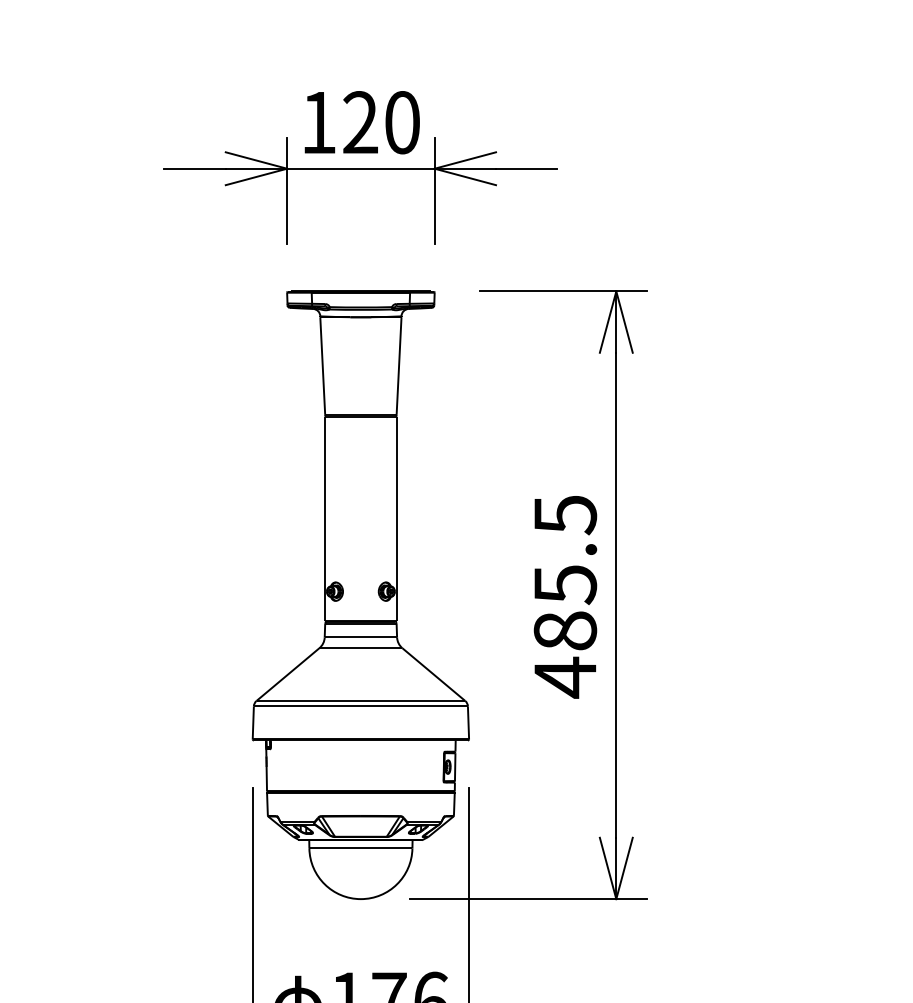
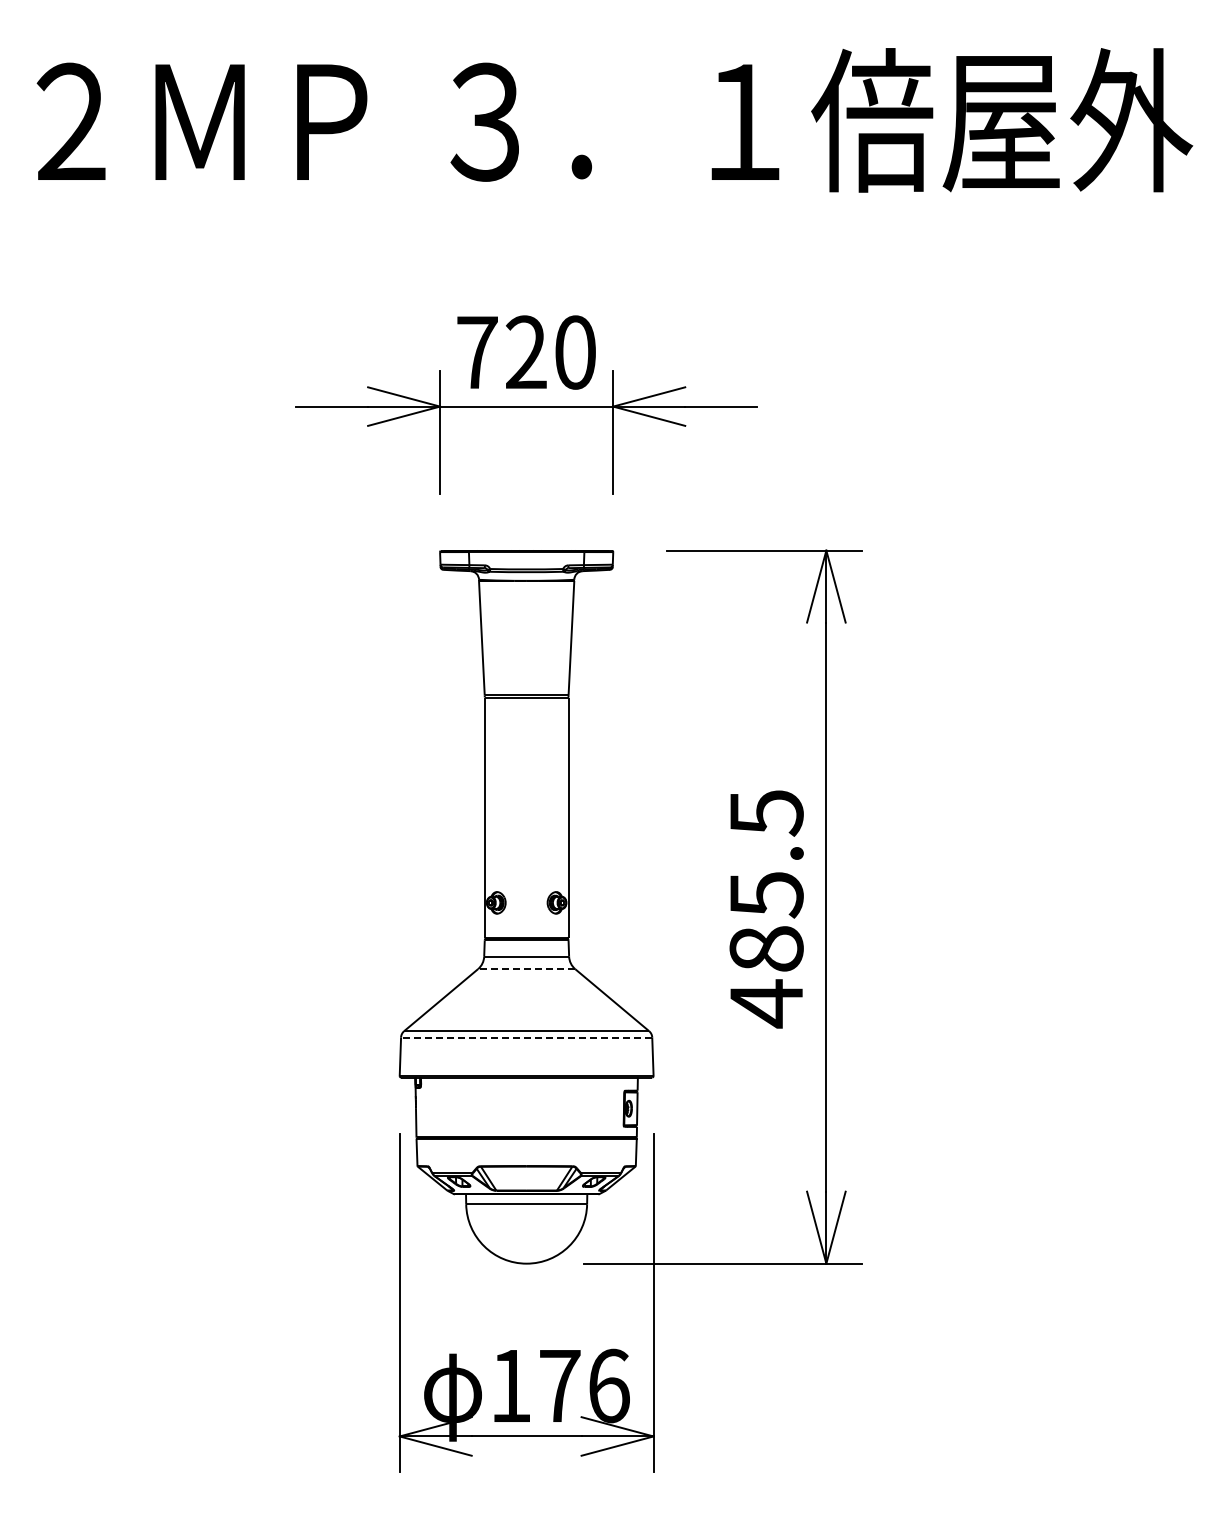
text: (319, 122) -> (477, 352), 120 -> 720
line: (360, 648) -> (526, 969), solid -> dashed
line: (360, 706) -> (526, 1037), solid -> dashed

